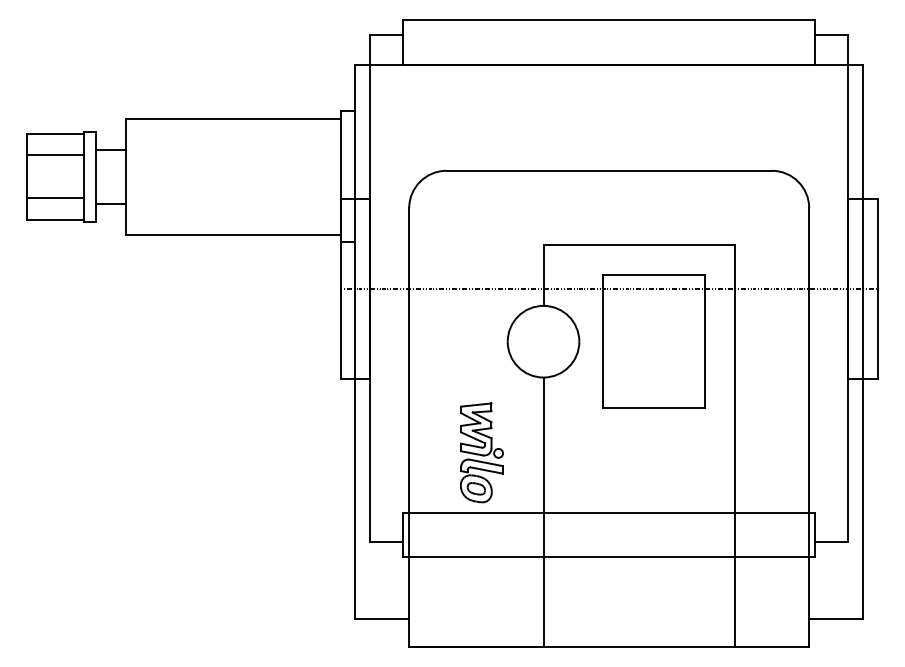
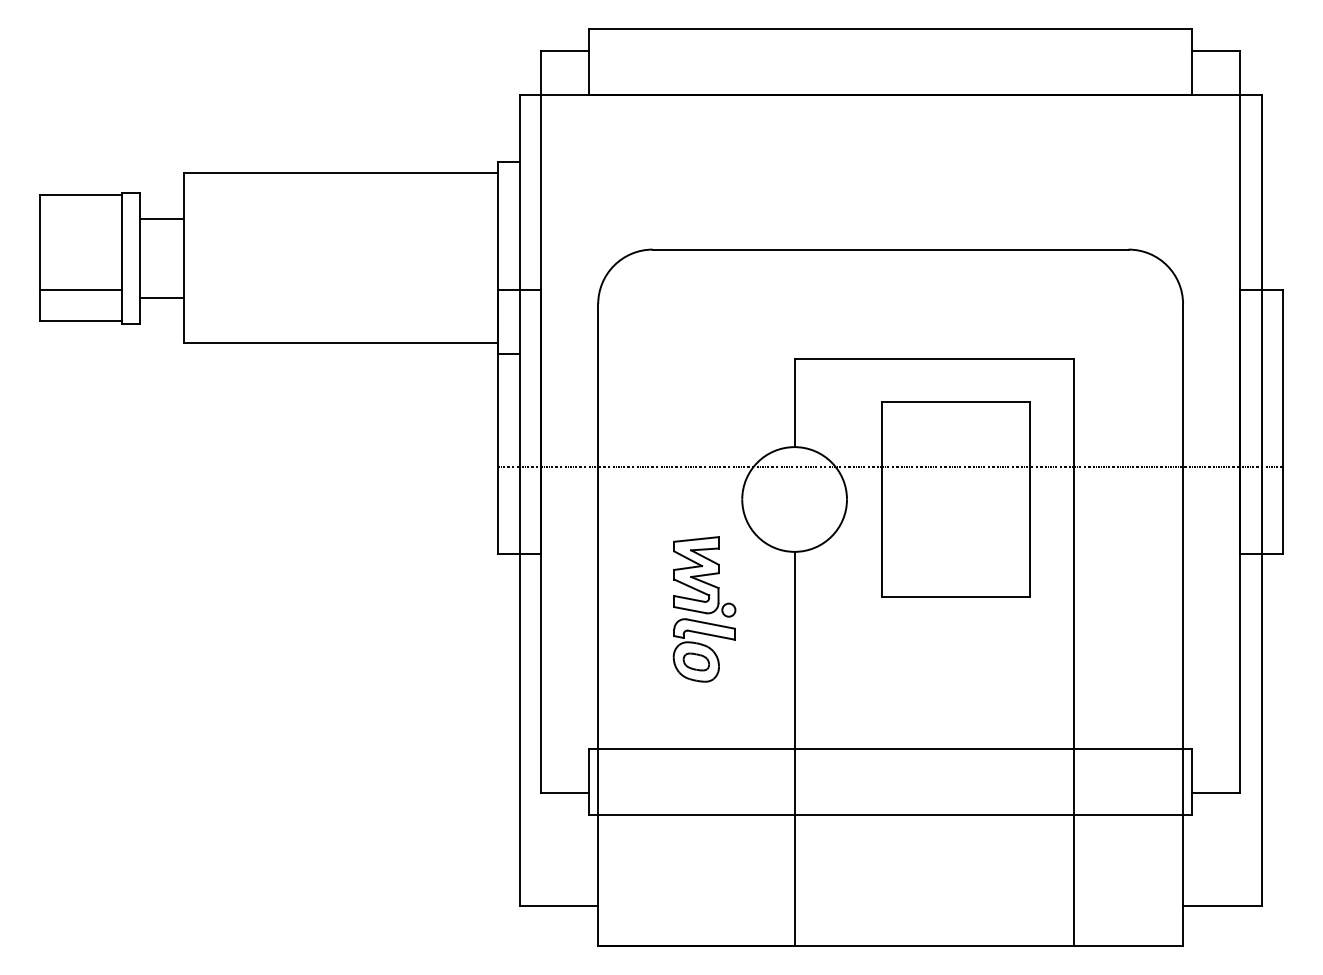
line: (55, 155) -> (80, 227), removed
line: (608, 288) -> (889, 467), moved
part: (481, 452) -> (703, 608), moved

